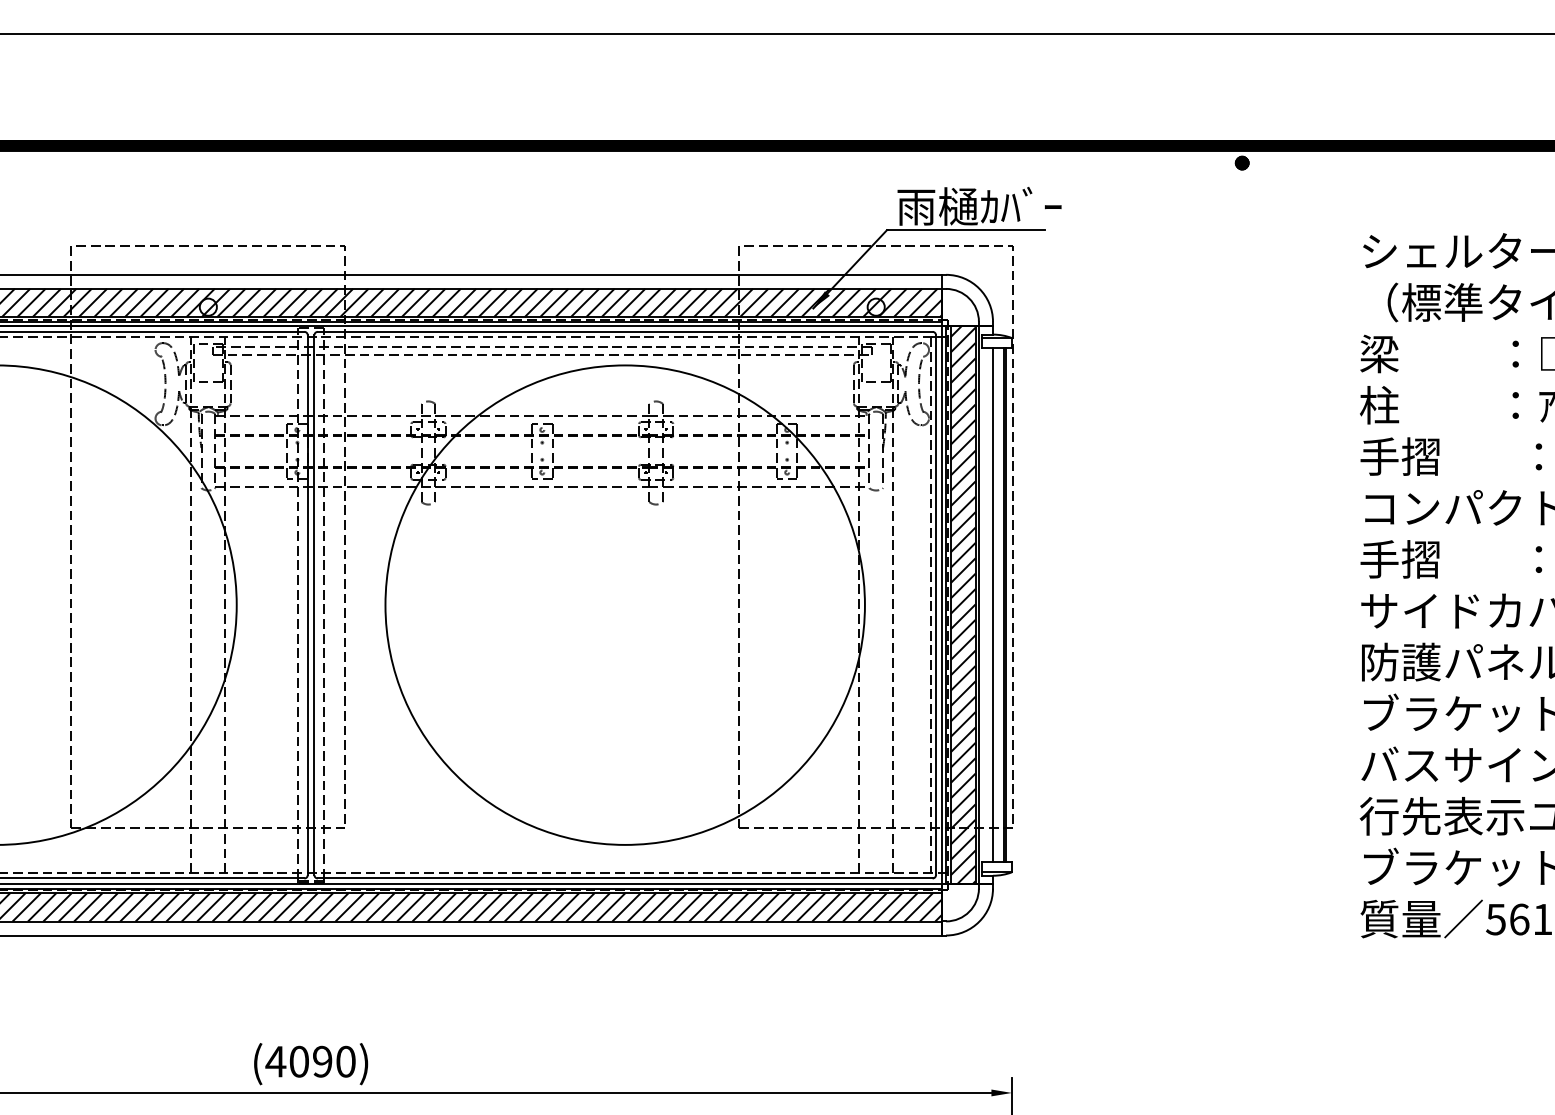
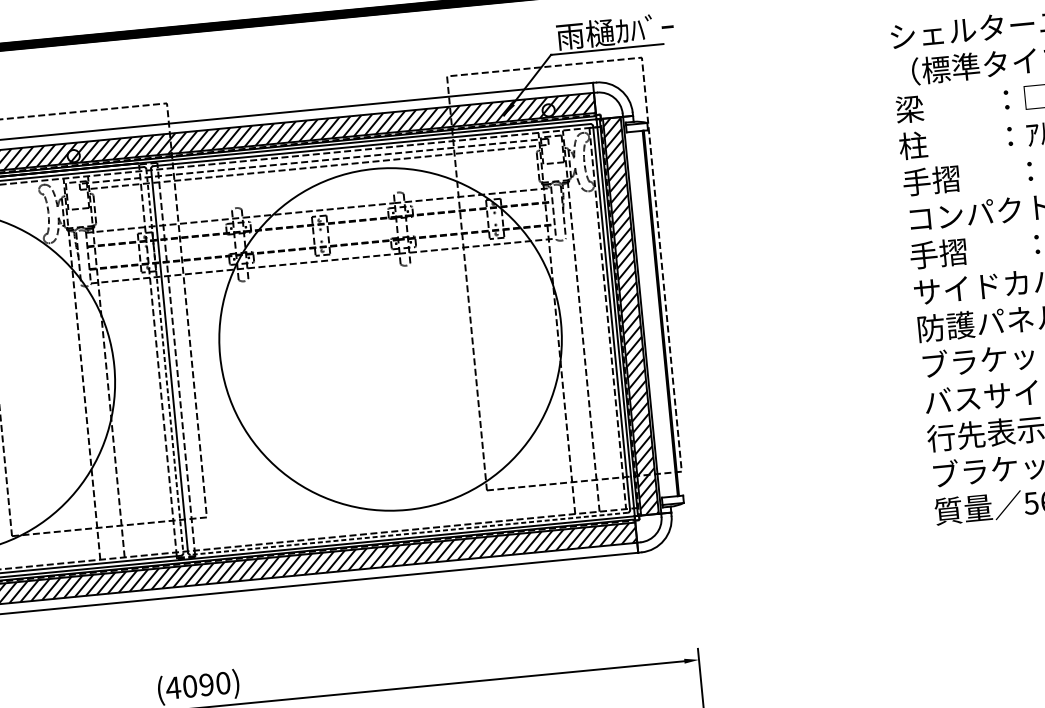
line: (307, 605) -> (164, 361), solid -> dashed
line: (993, 605) -> (652, 314), removed
line: (624, 878) -> (408, 533), solid -> dashed

